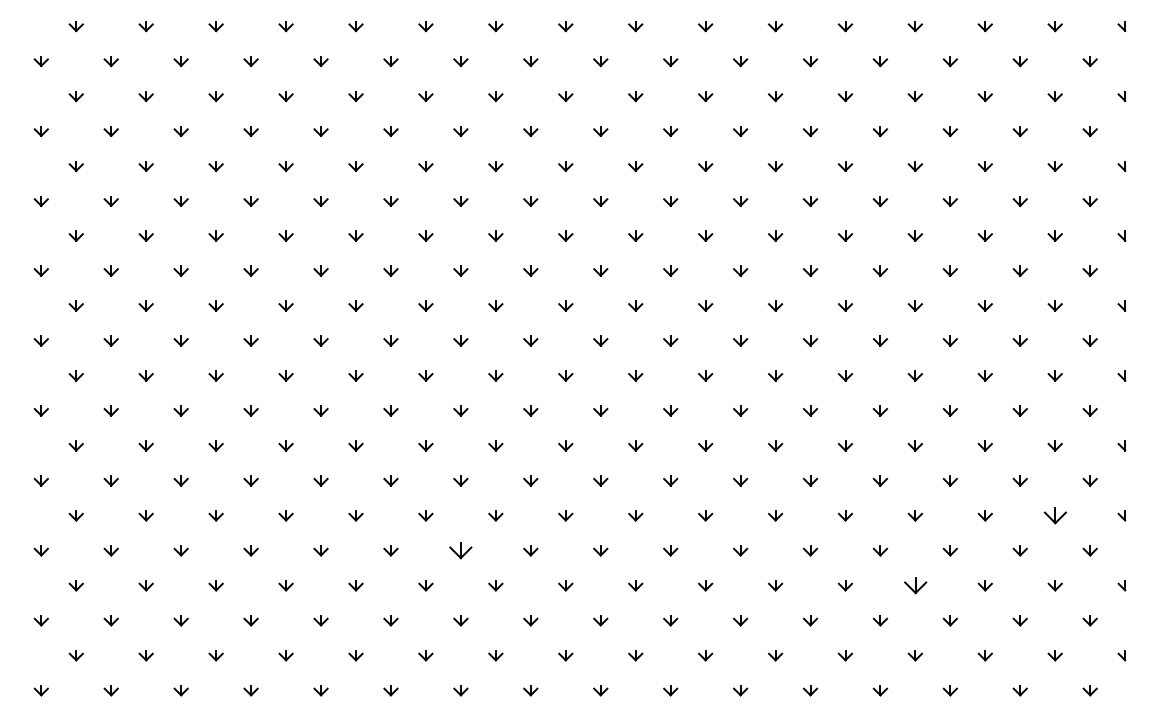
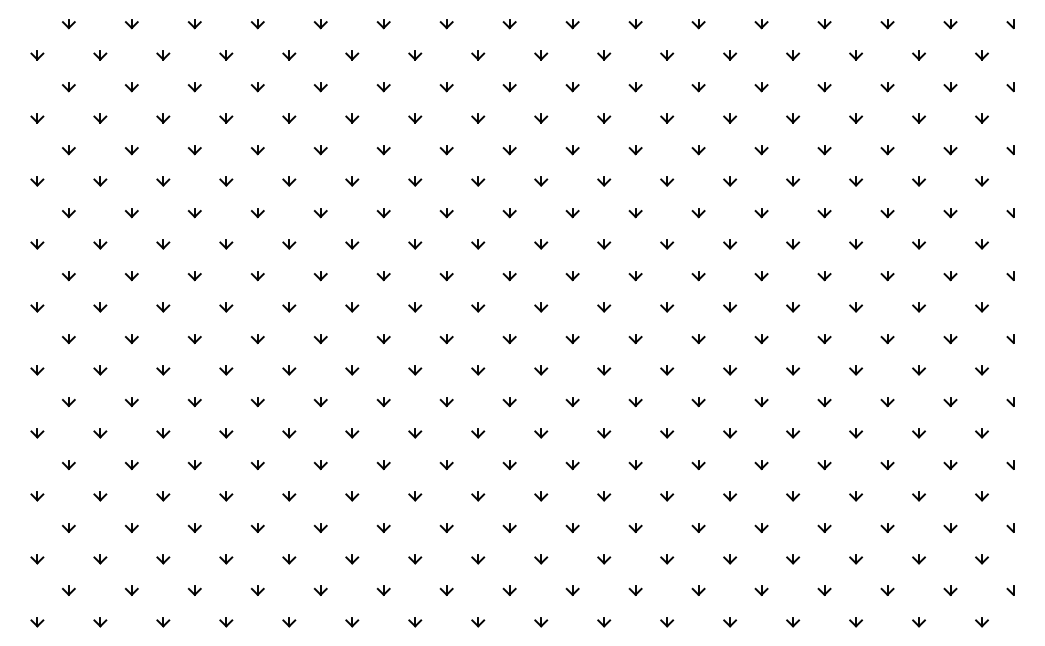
part: (1054, 515) -> (949, 464), size x0.62
part: (460, 550) -> (414, 495), size x0.62
part: (914, 585) -> (823, 527), size x0.62

